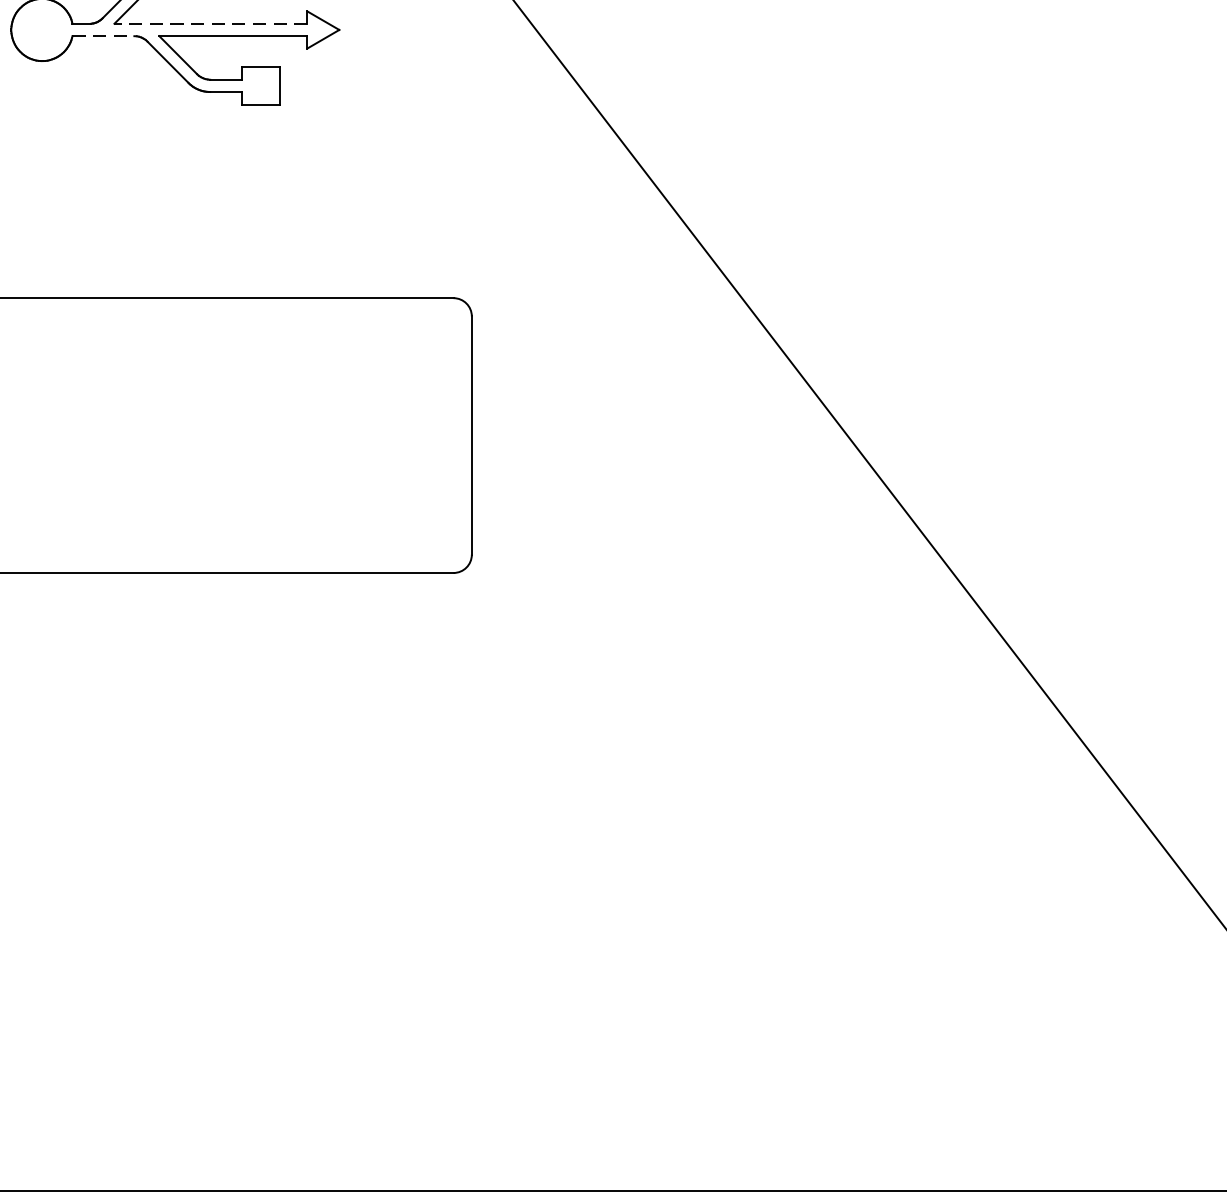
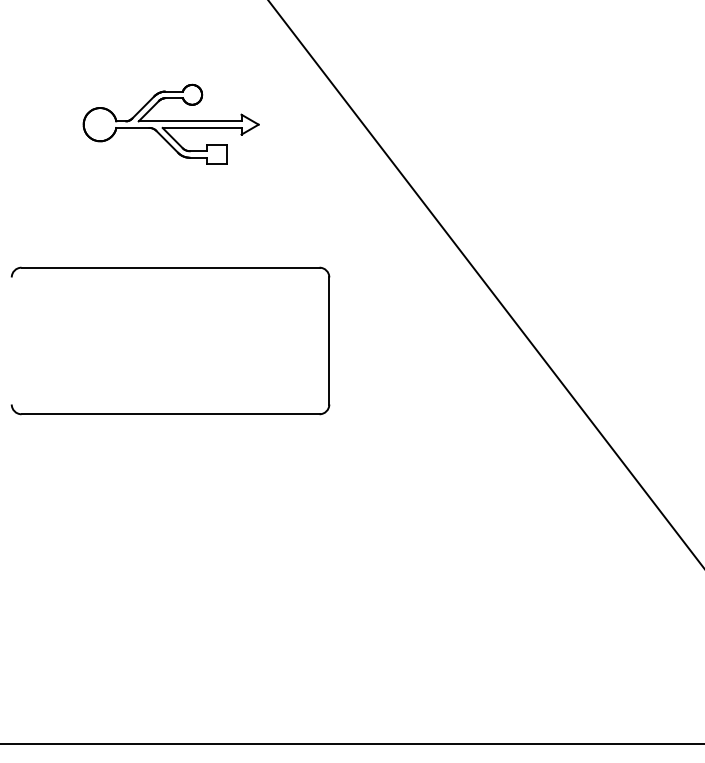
line: (209, 24) -> (189, 121), dashed -> solid
line: (102, 35) -> (132, 127), dashed -> solid

